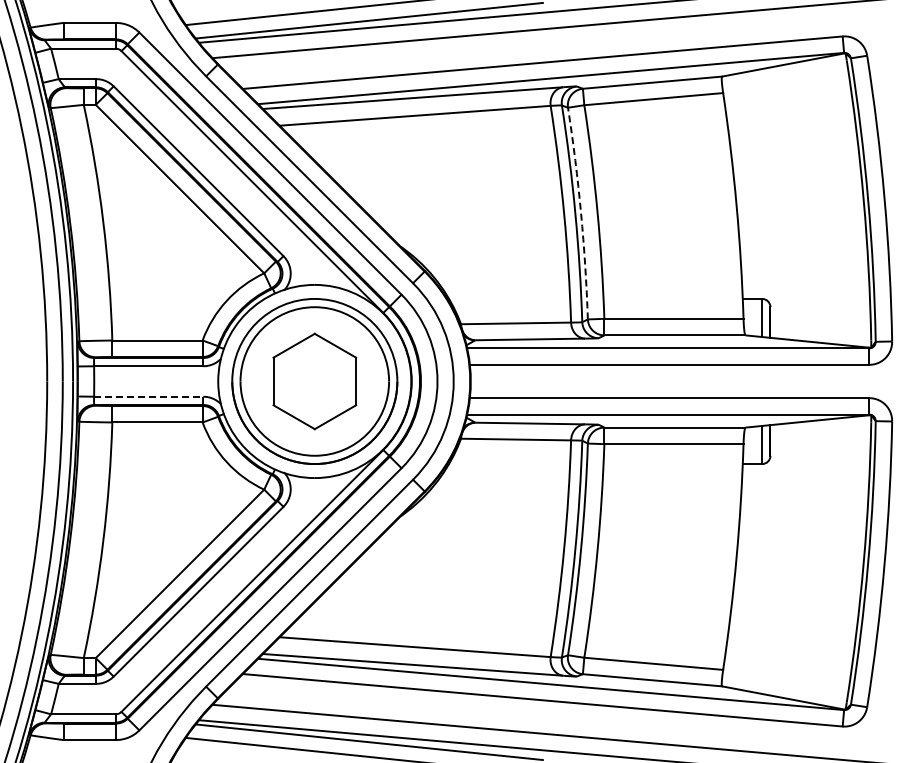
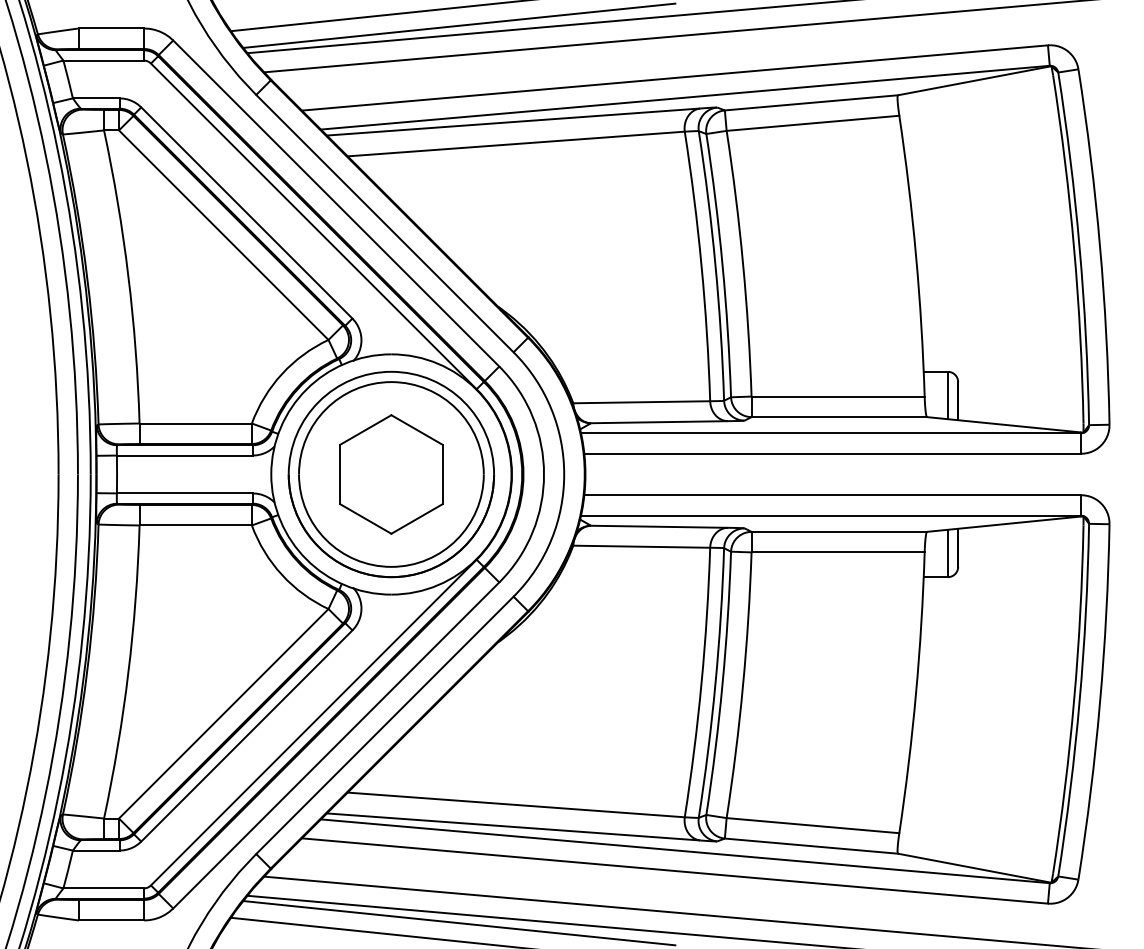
arc: (581, 213) -> (723, 265), dashed -> solid
line: (148, 396) -> (184, 493), dashed -> solid

